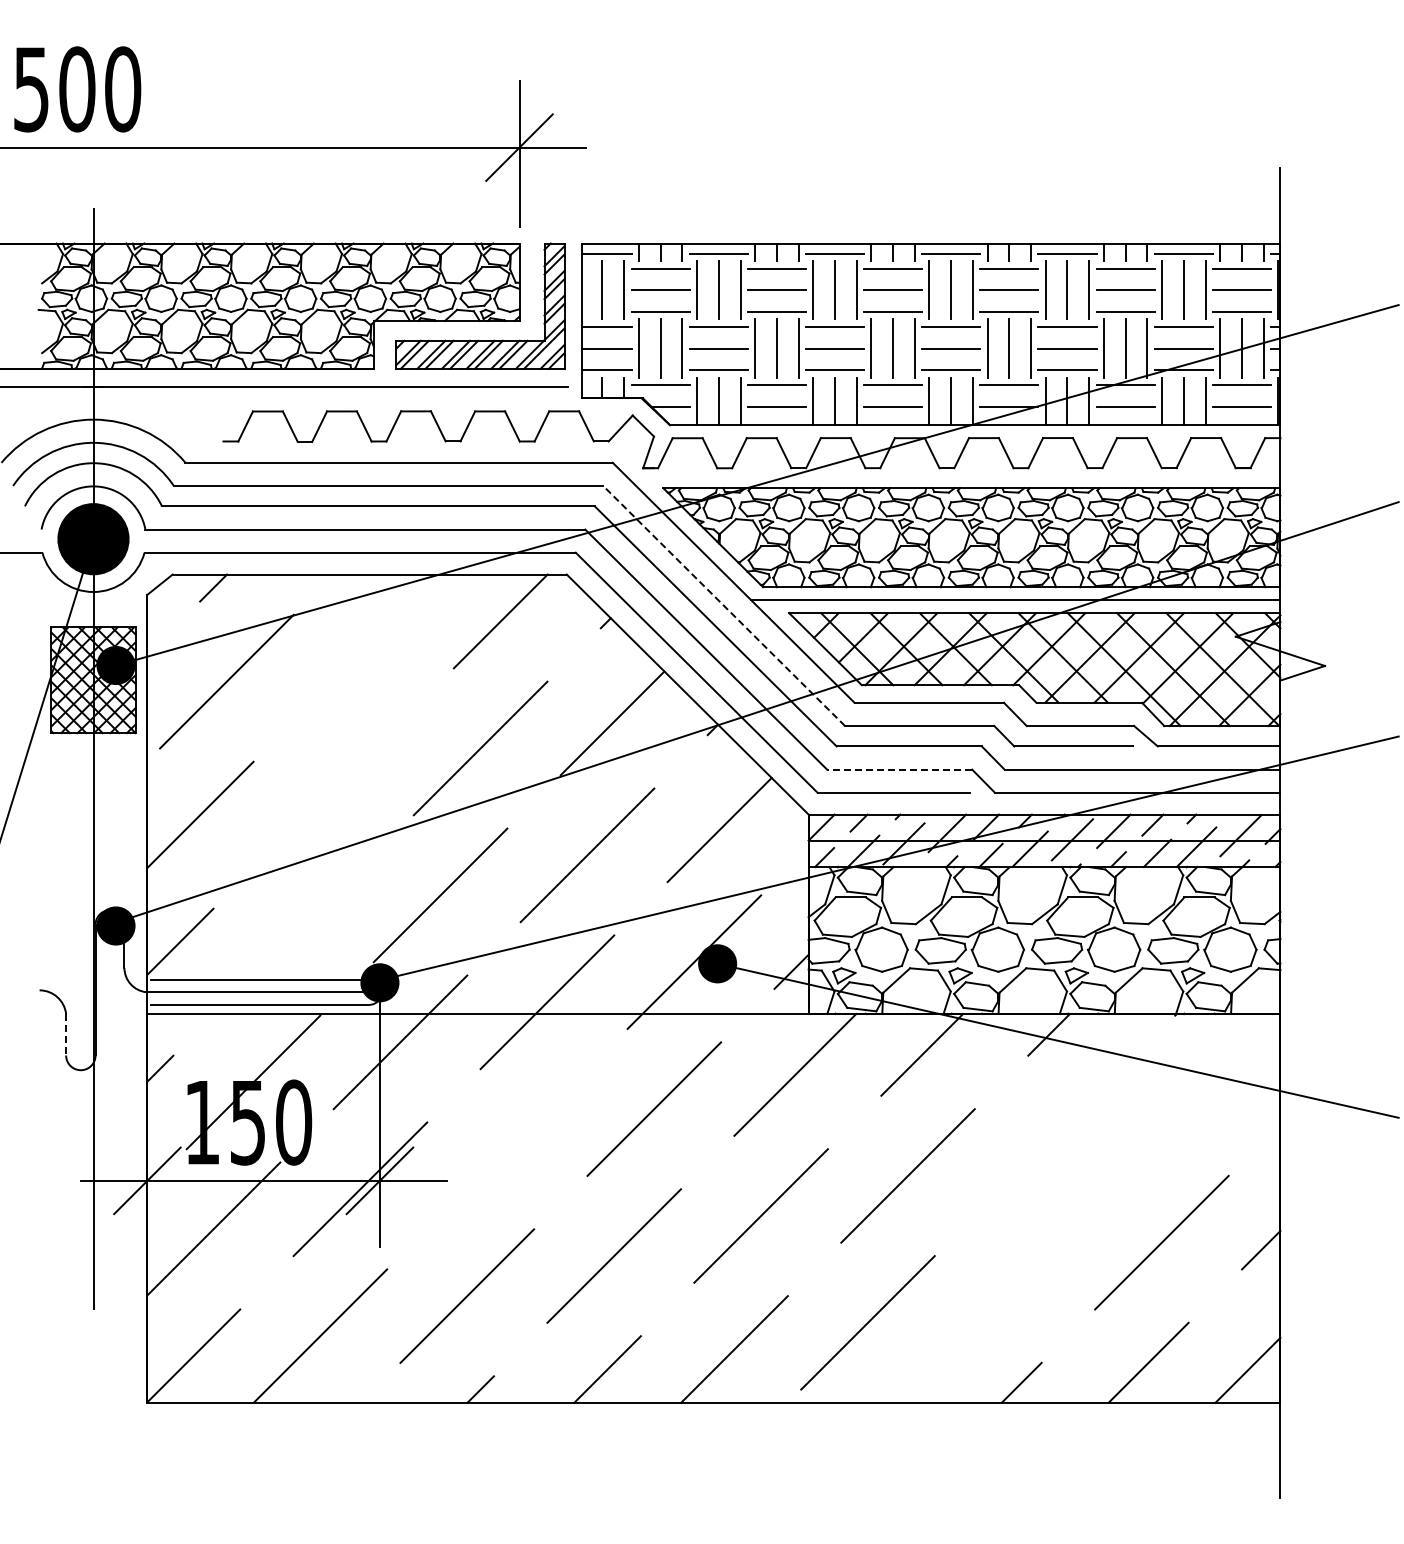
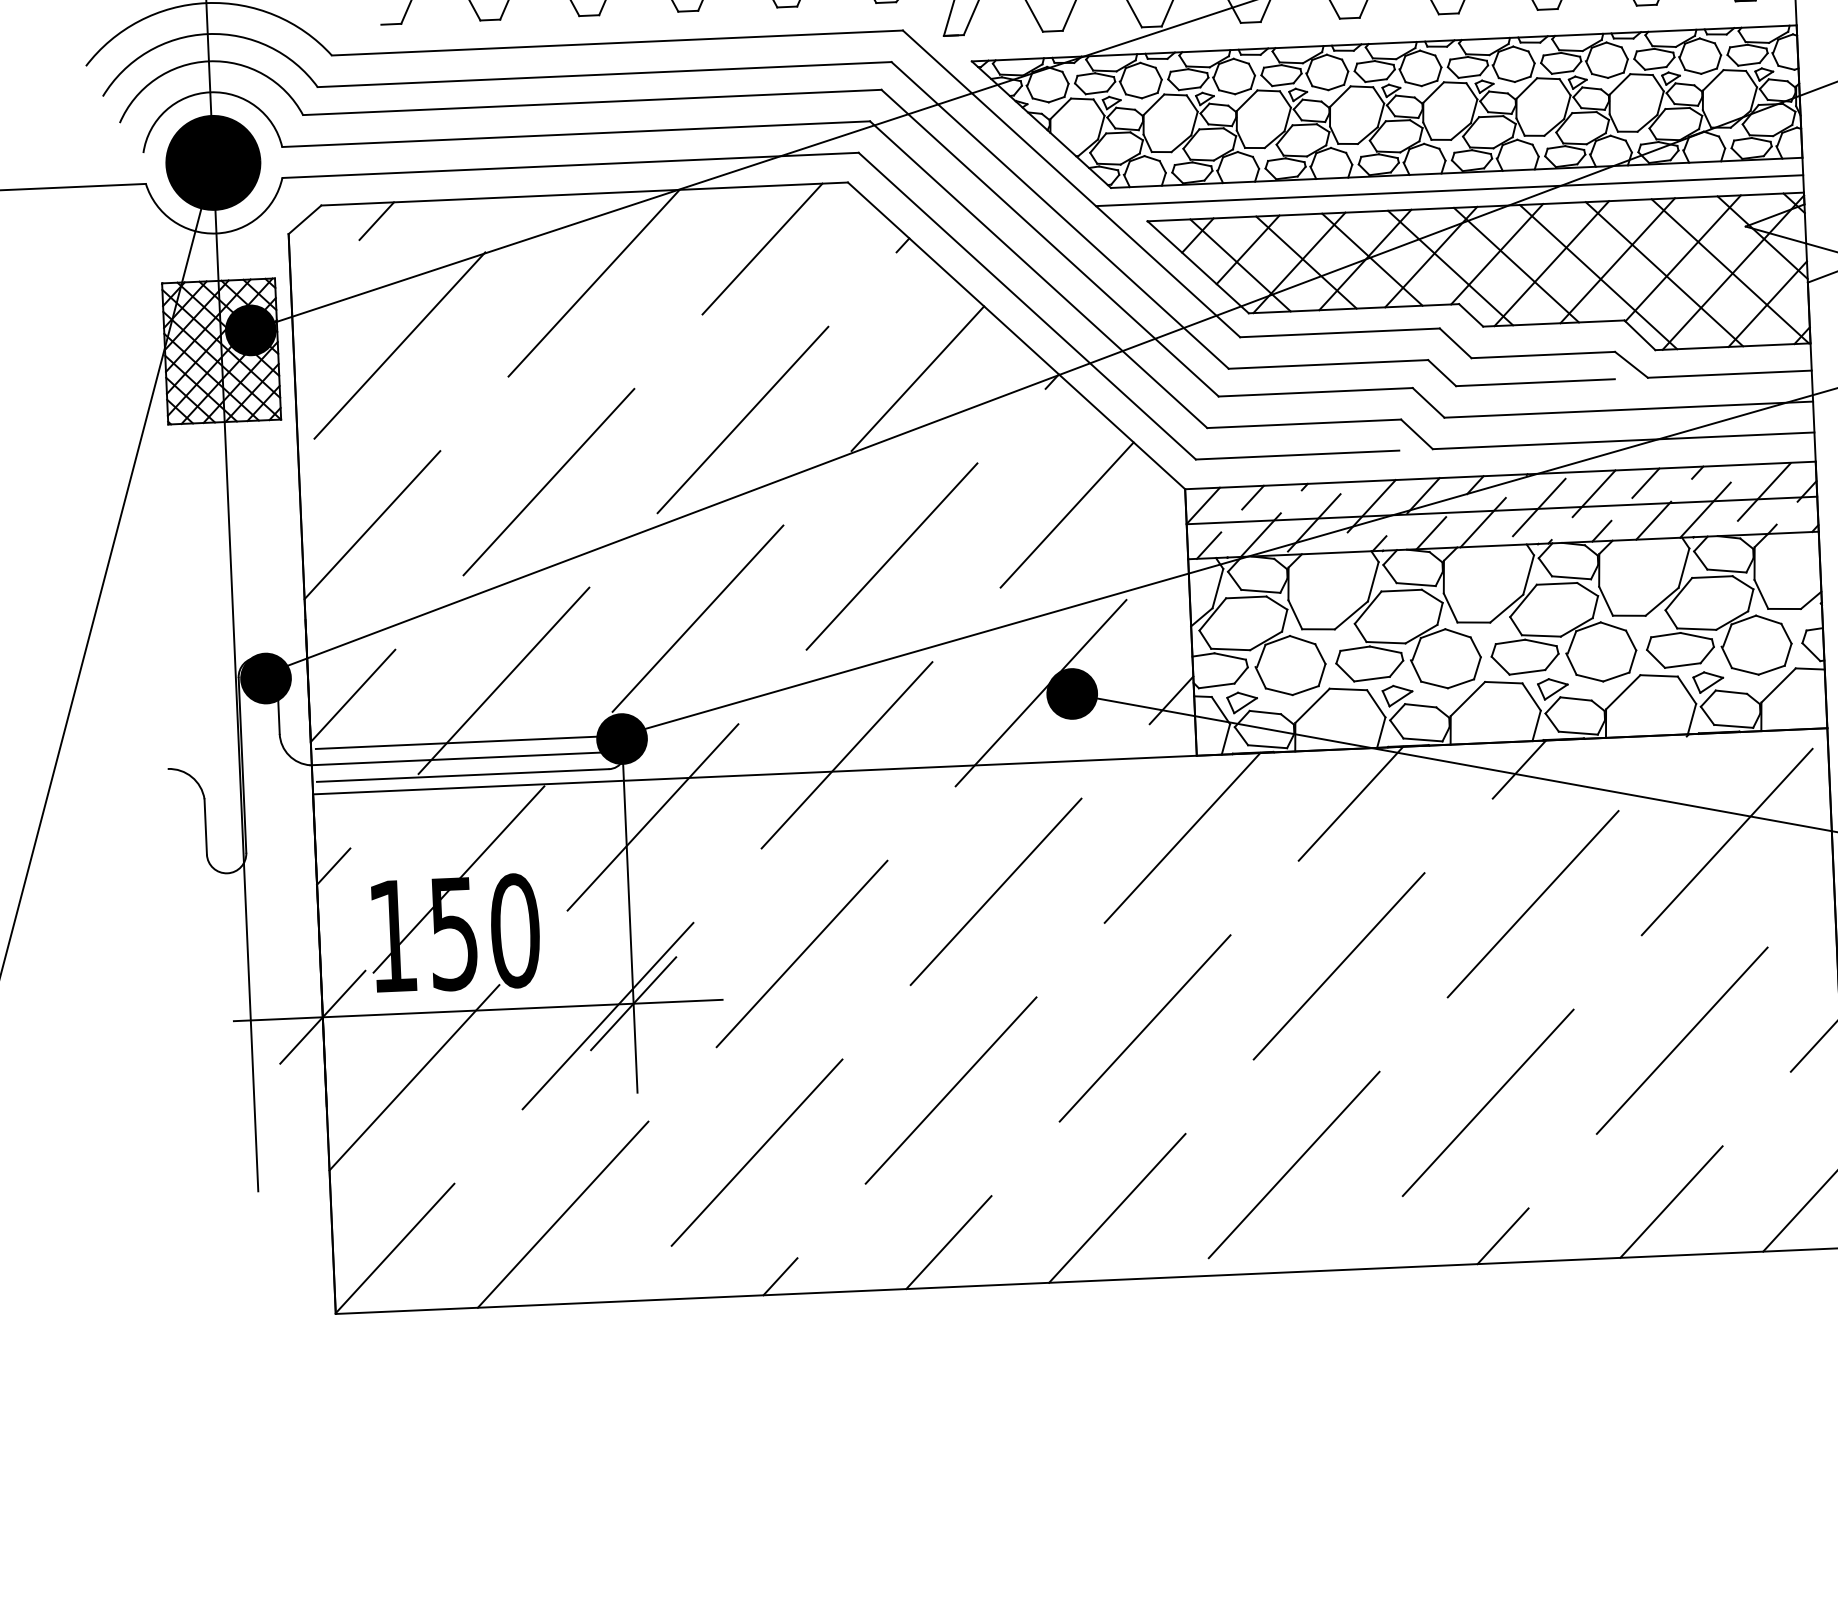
line: (723, 605) -> (1059, 214), dashed -> solid
line: (373, 641) -> (593, 283), added
line: (899, 769) -> (1303, 423), dashed -> solid
line: (333, 788) -> (548, 482), added
line: (293, 935) -> (503, 680), added
line: (66, 1034) -> (206, 826), dashed -> solid
line: (1201, 1095) -> (1726, 841), added
line: (1054, 1135) -> (1532, 903), added
line: (507, 1148) -> (802, 953), added
line: (1014, 1282) -> (1487, 1102), added

